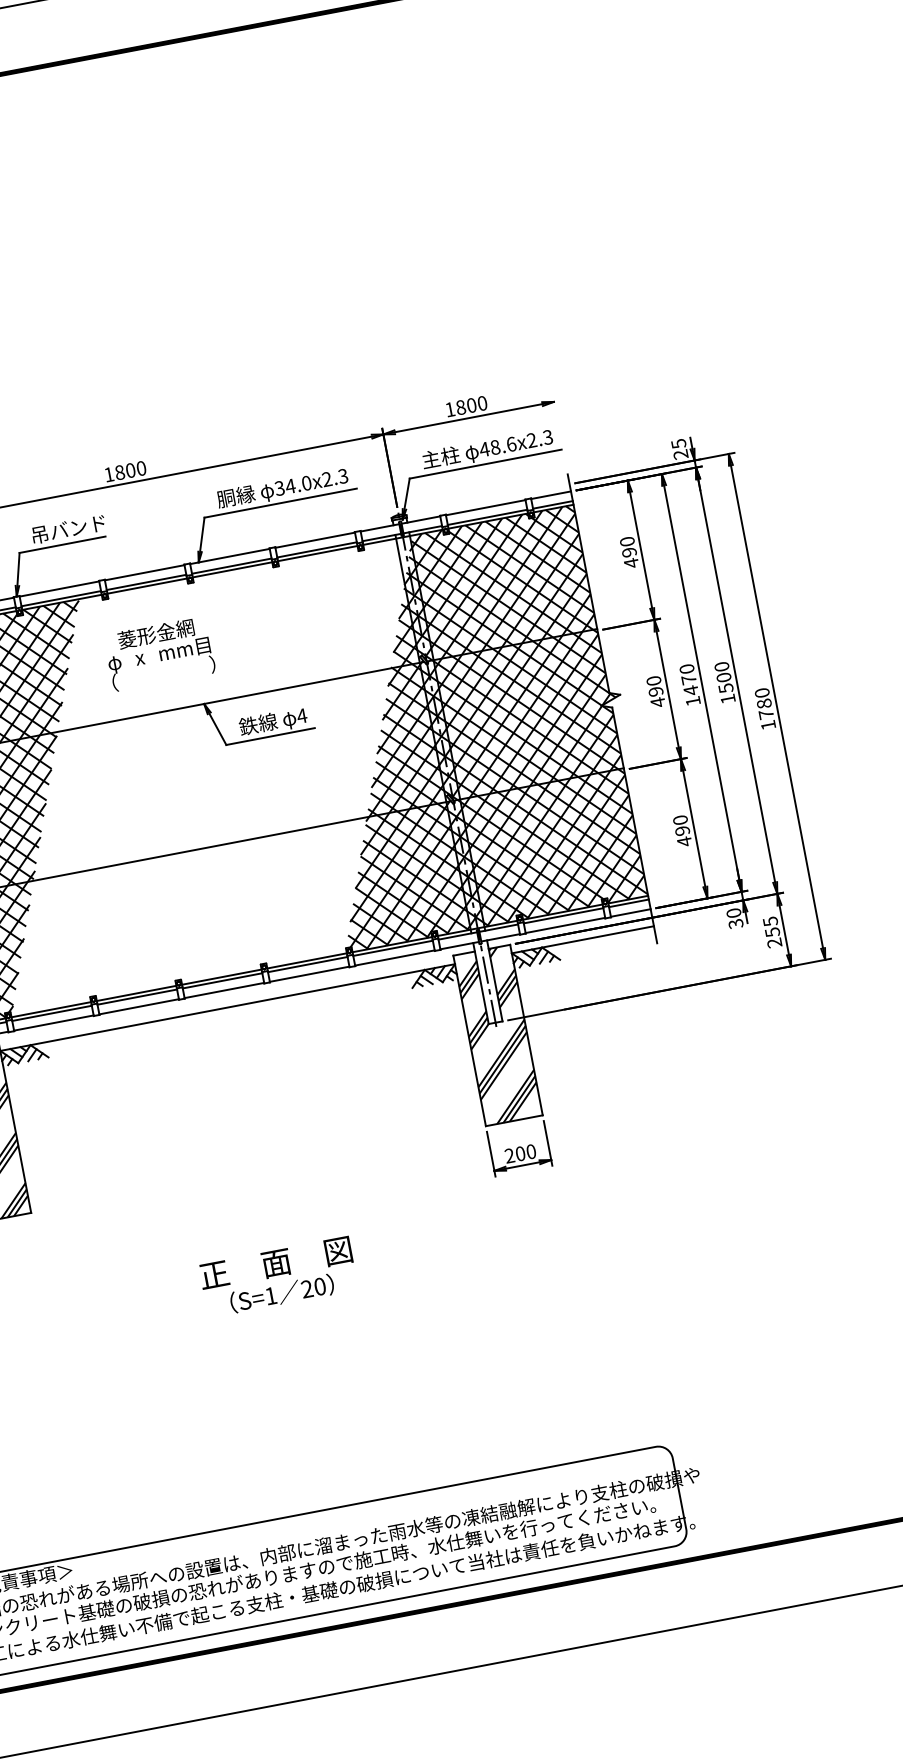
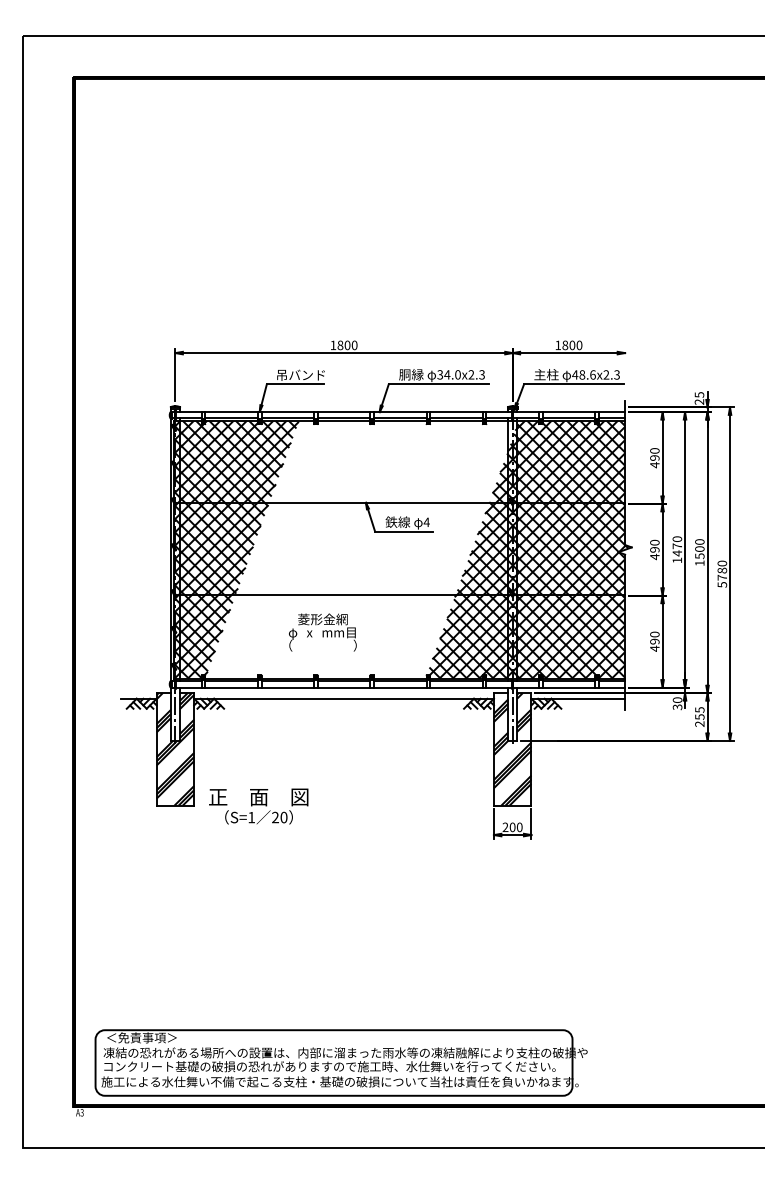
text: (159, 653) -> (322, 632), moved
text: (768, 724) -> (722, 584), 1780 -> 5780
text: (278, 1277) -> (258, 806), moved

